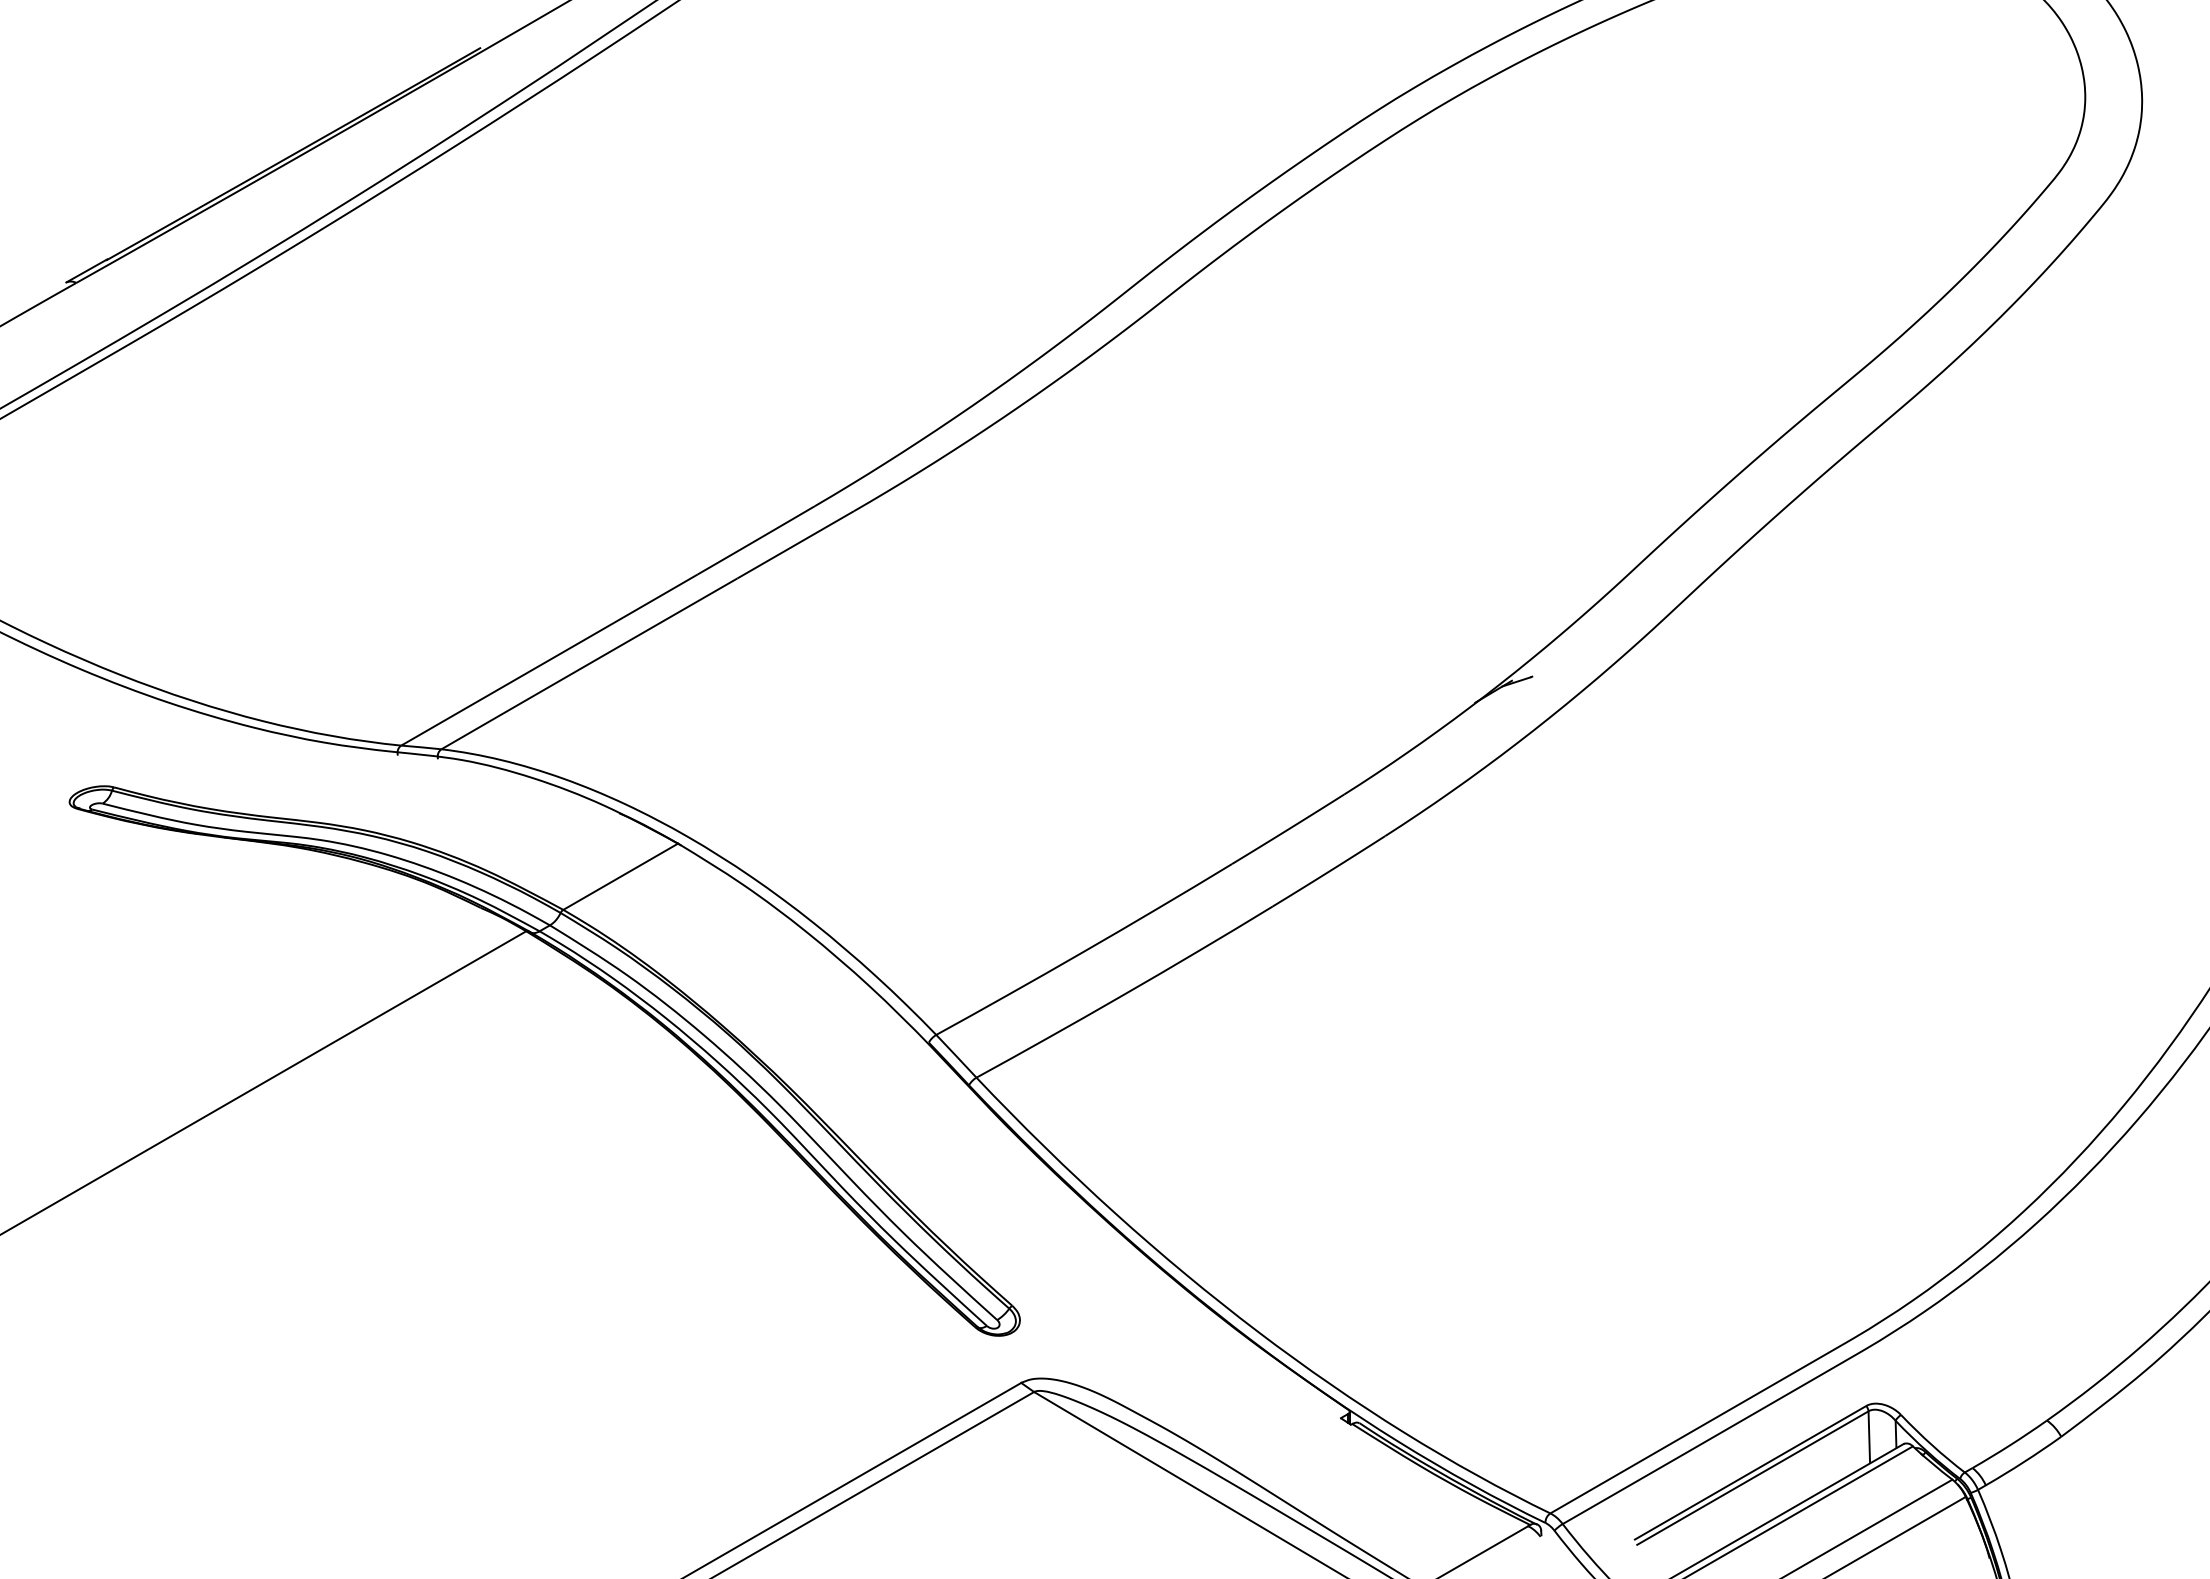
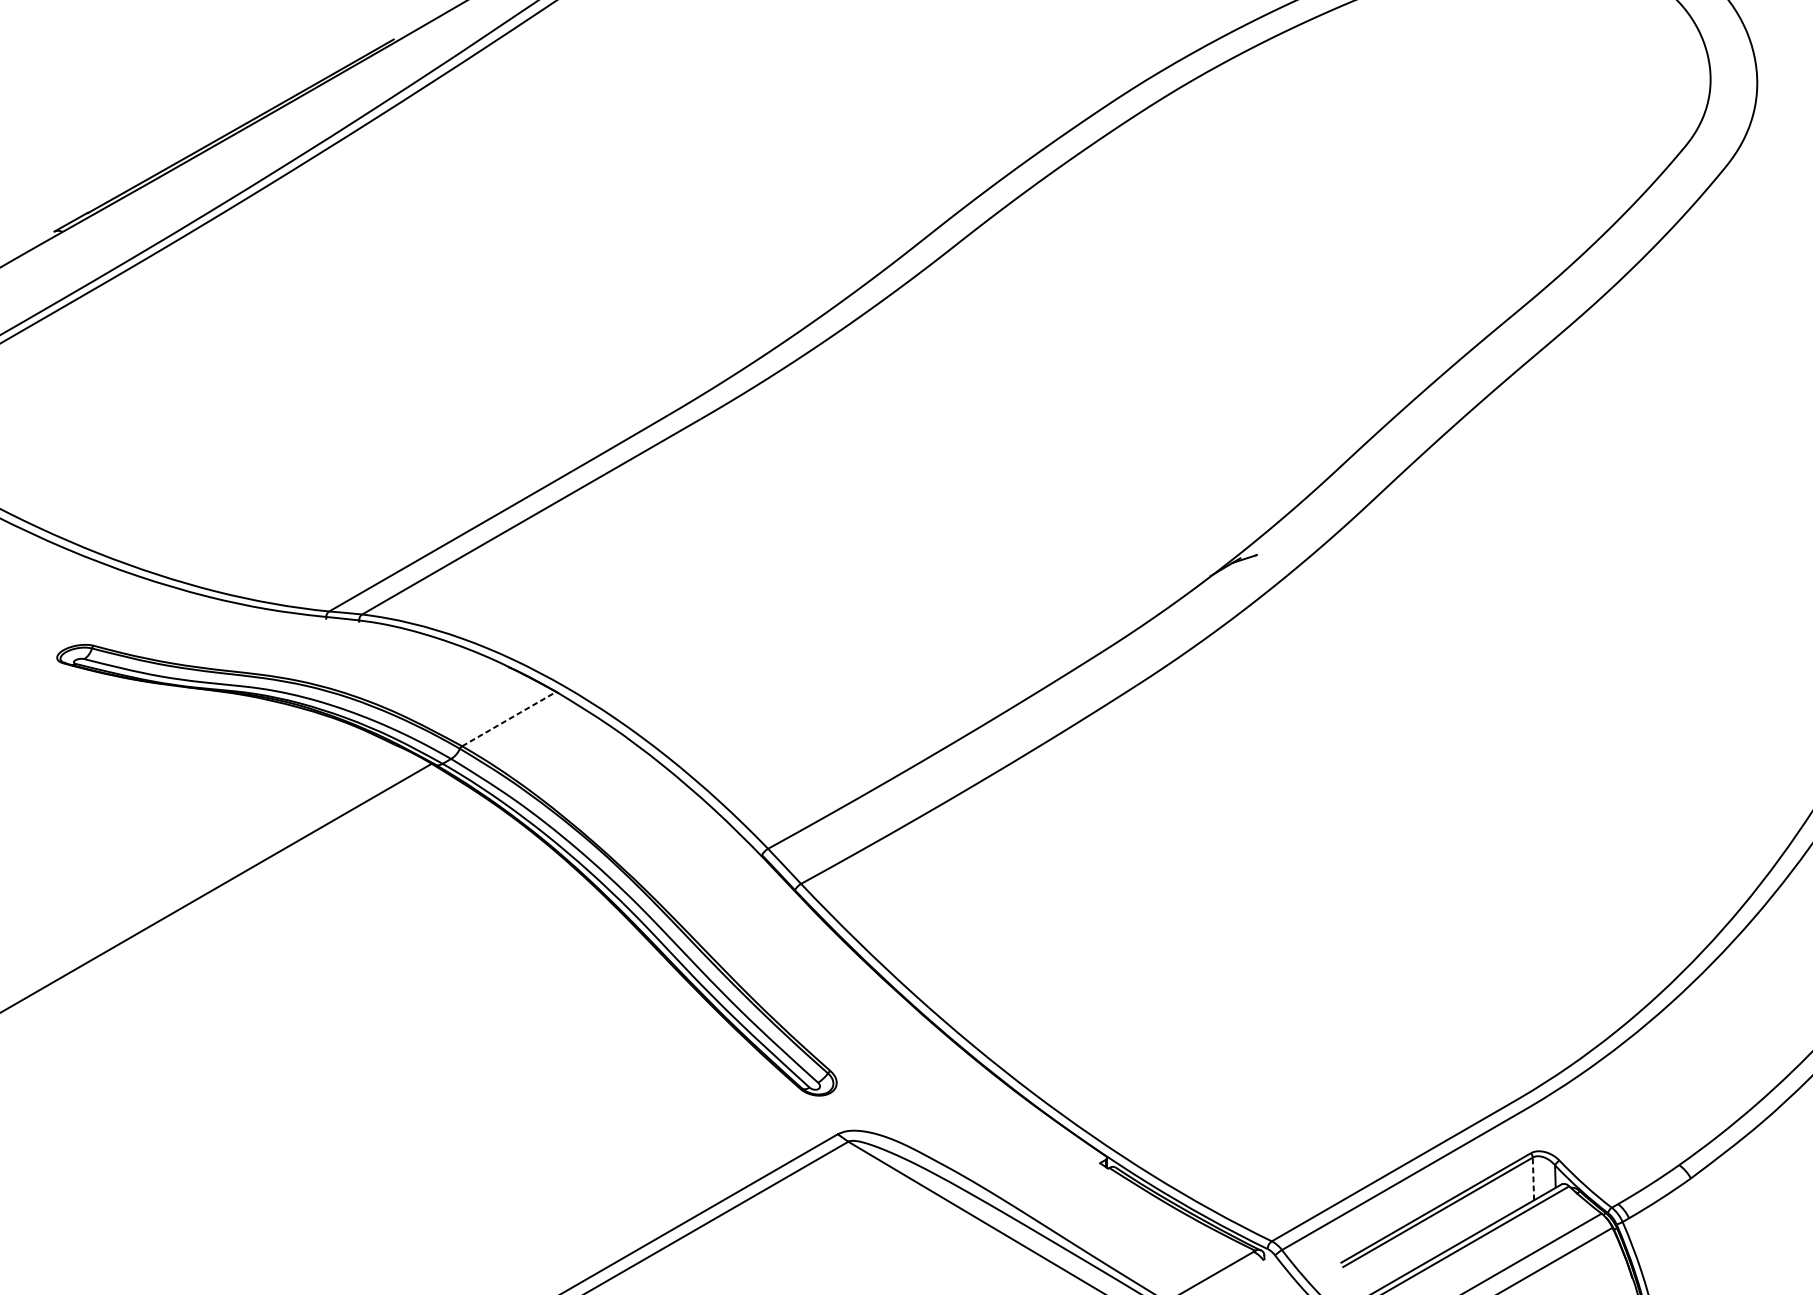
line: (621, 876) -> (509, 718), solid -> dashed
line: (1869, 1437) -> (1533, 1179), solid -> dashed

